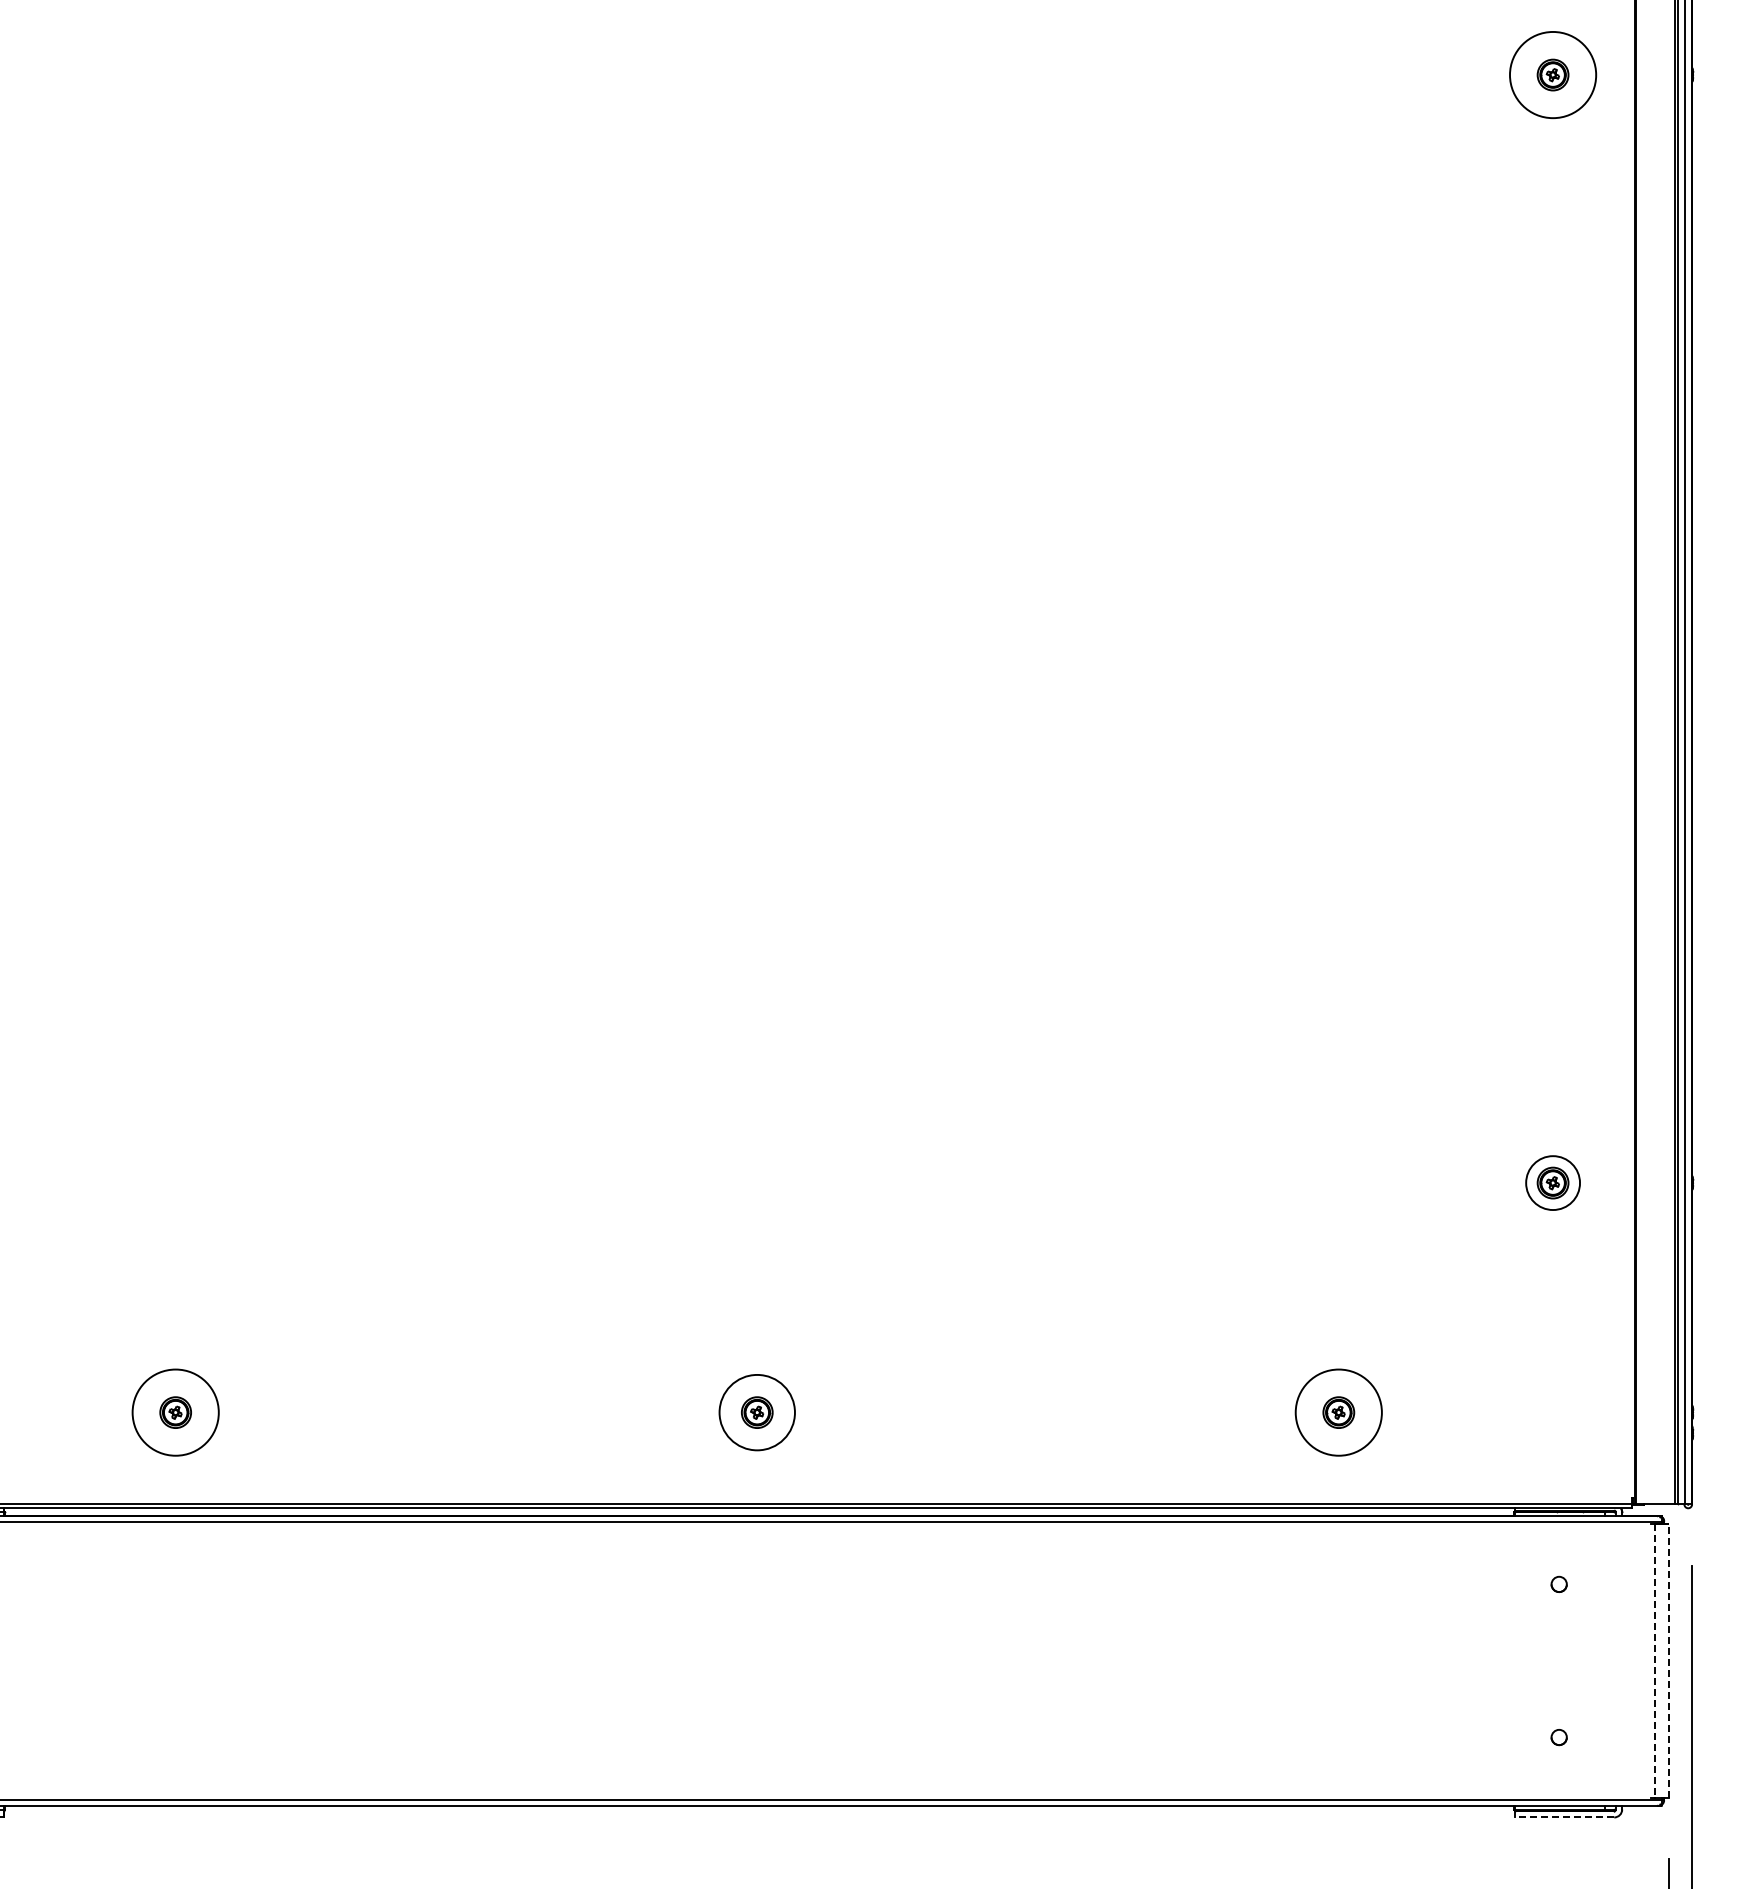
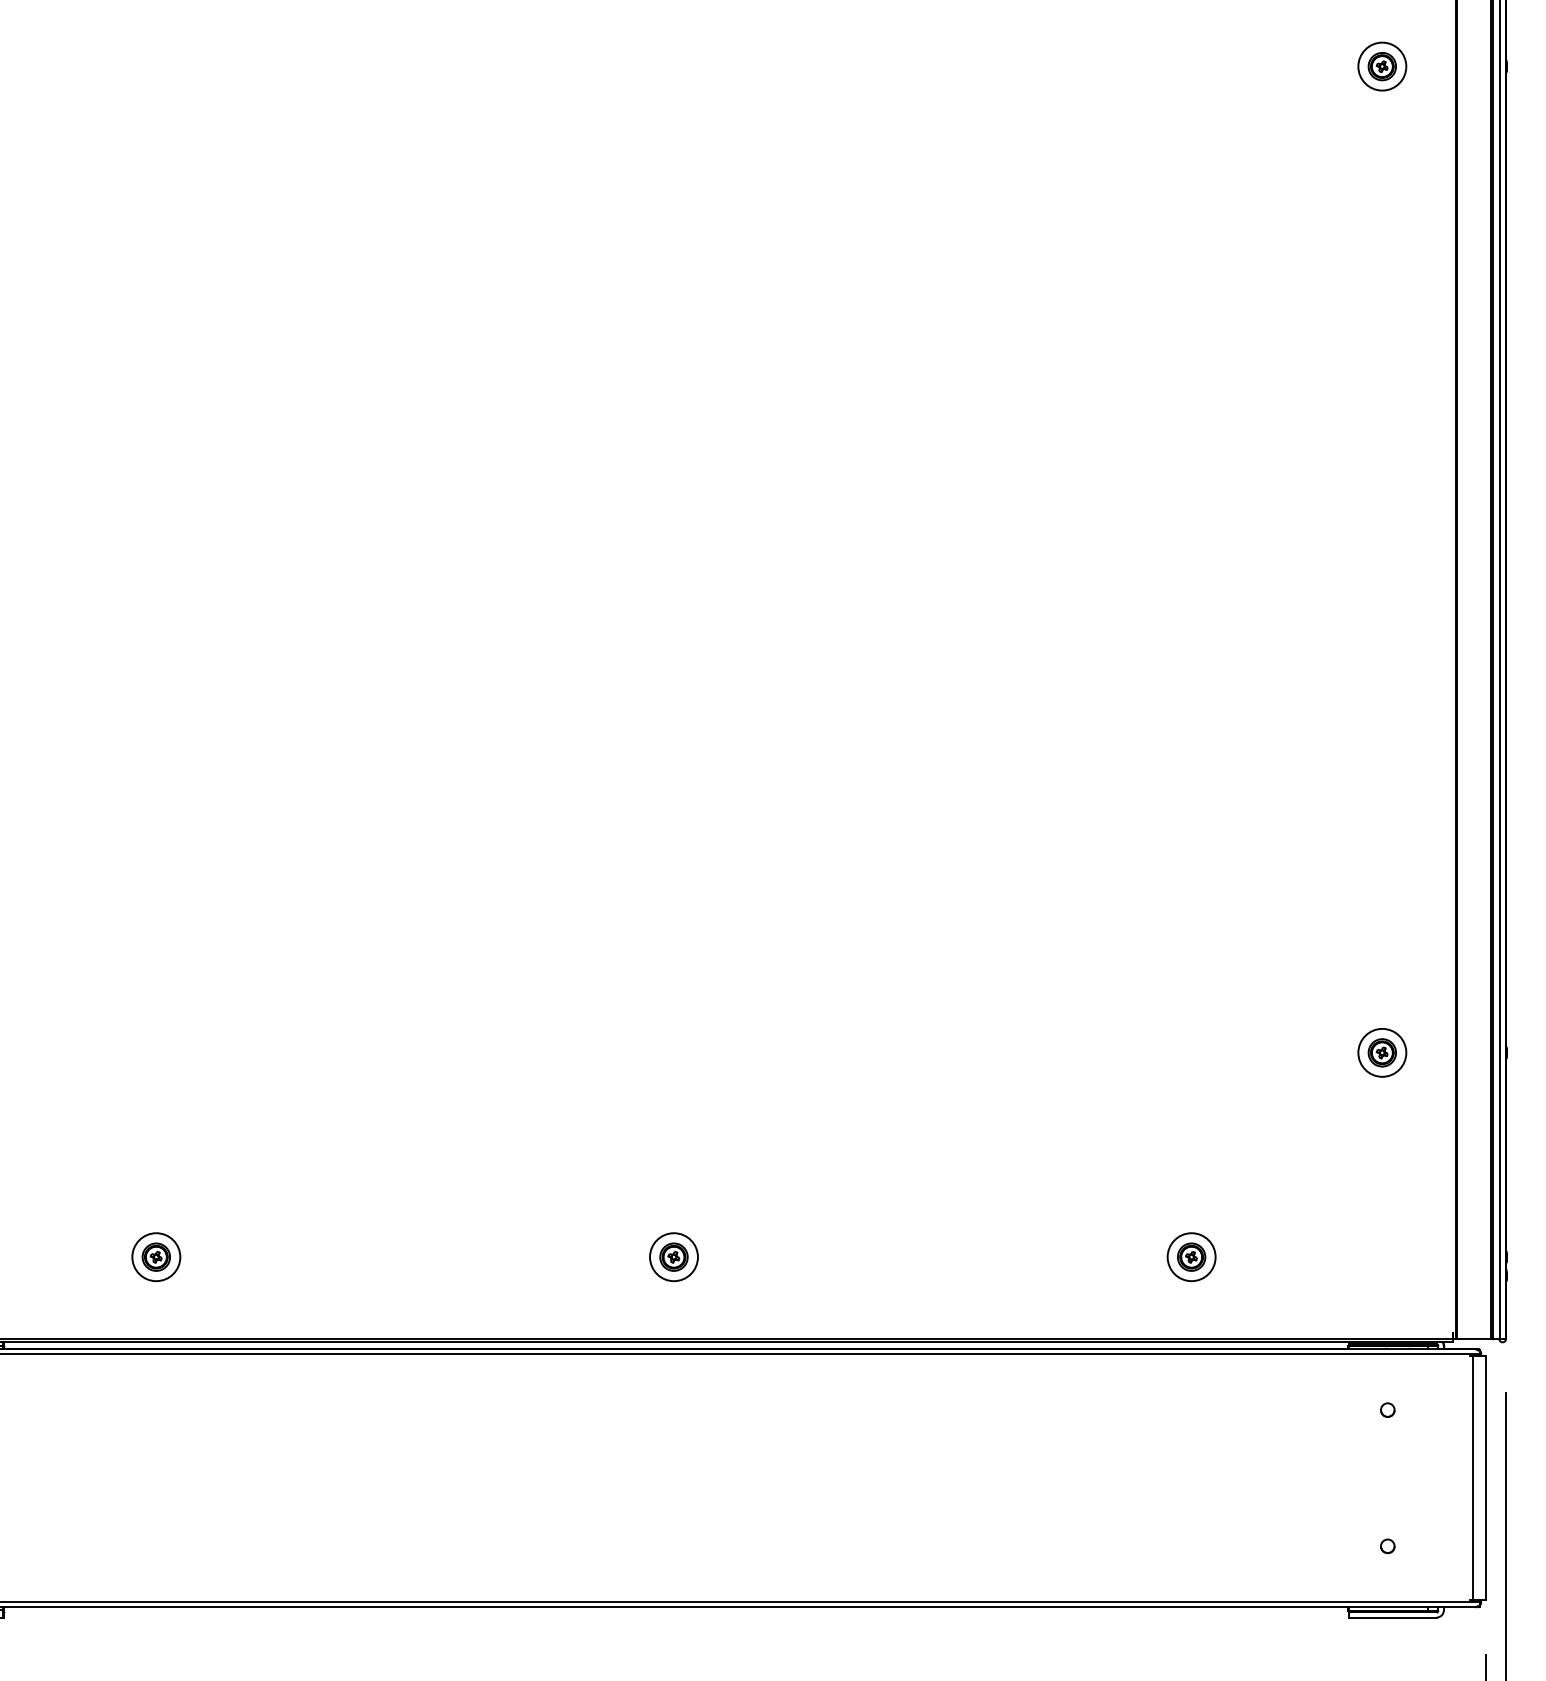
circle: (1553, 75) -> (1382, 67), size x0.62
circle: (175, 1412) -> (156, 1257), size x0.62
circle: (757, 1412) -> (674, 1257), size x0.71
circle: (1338, 1412) -> (1191, 1257), size x0.62
line: (1654, 1660) -> (1472, 1477), dashed -> solid
line: (1669, 1660) -> (1485, 1477), dashed -> solid
line: (1564, 1817) -> (1392, 1617), dashed -> solid

